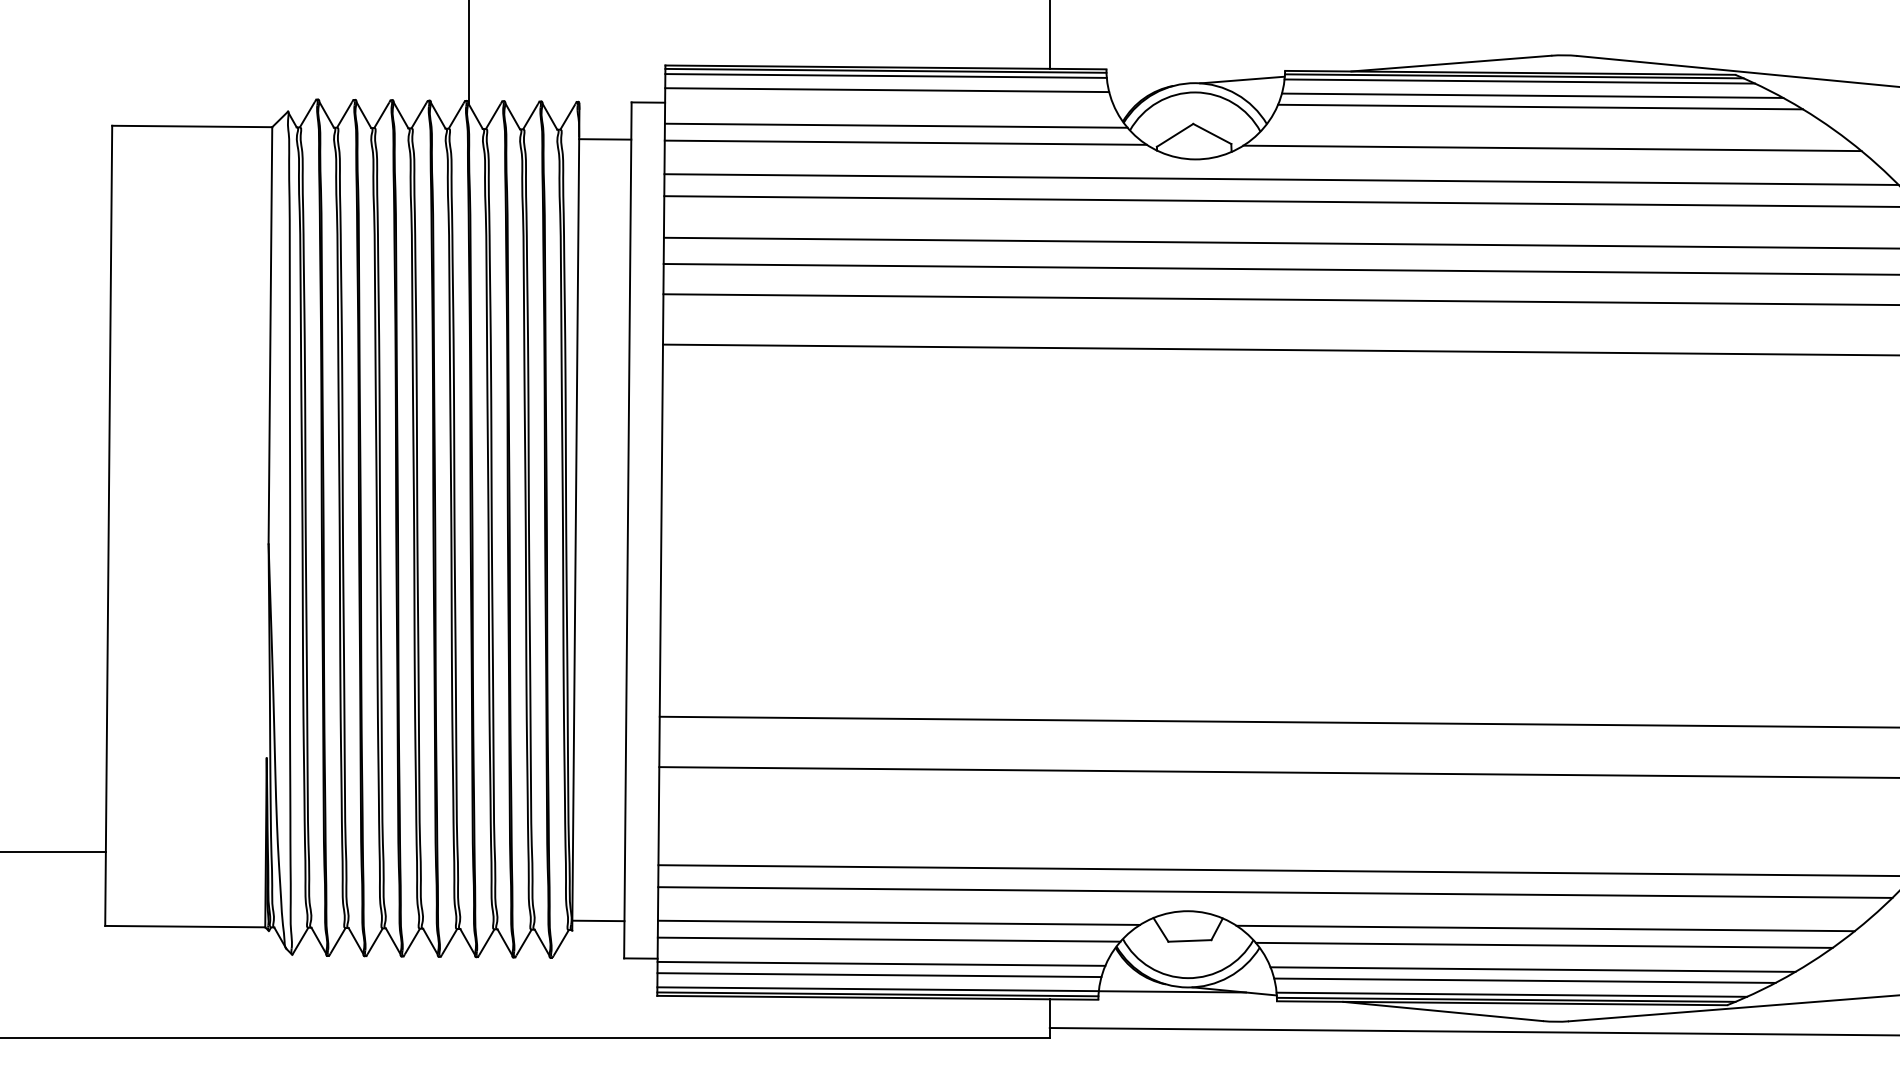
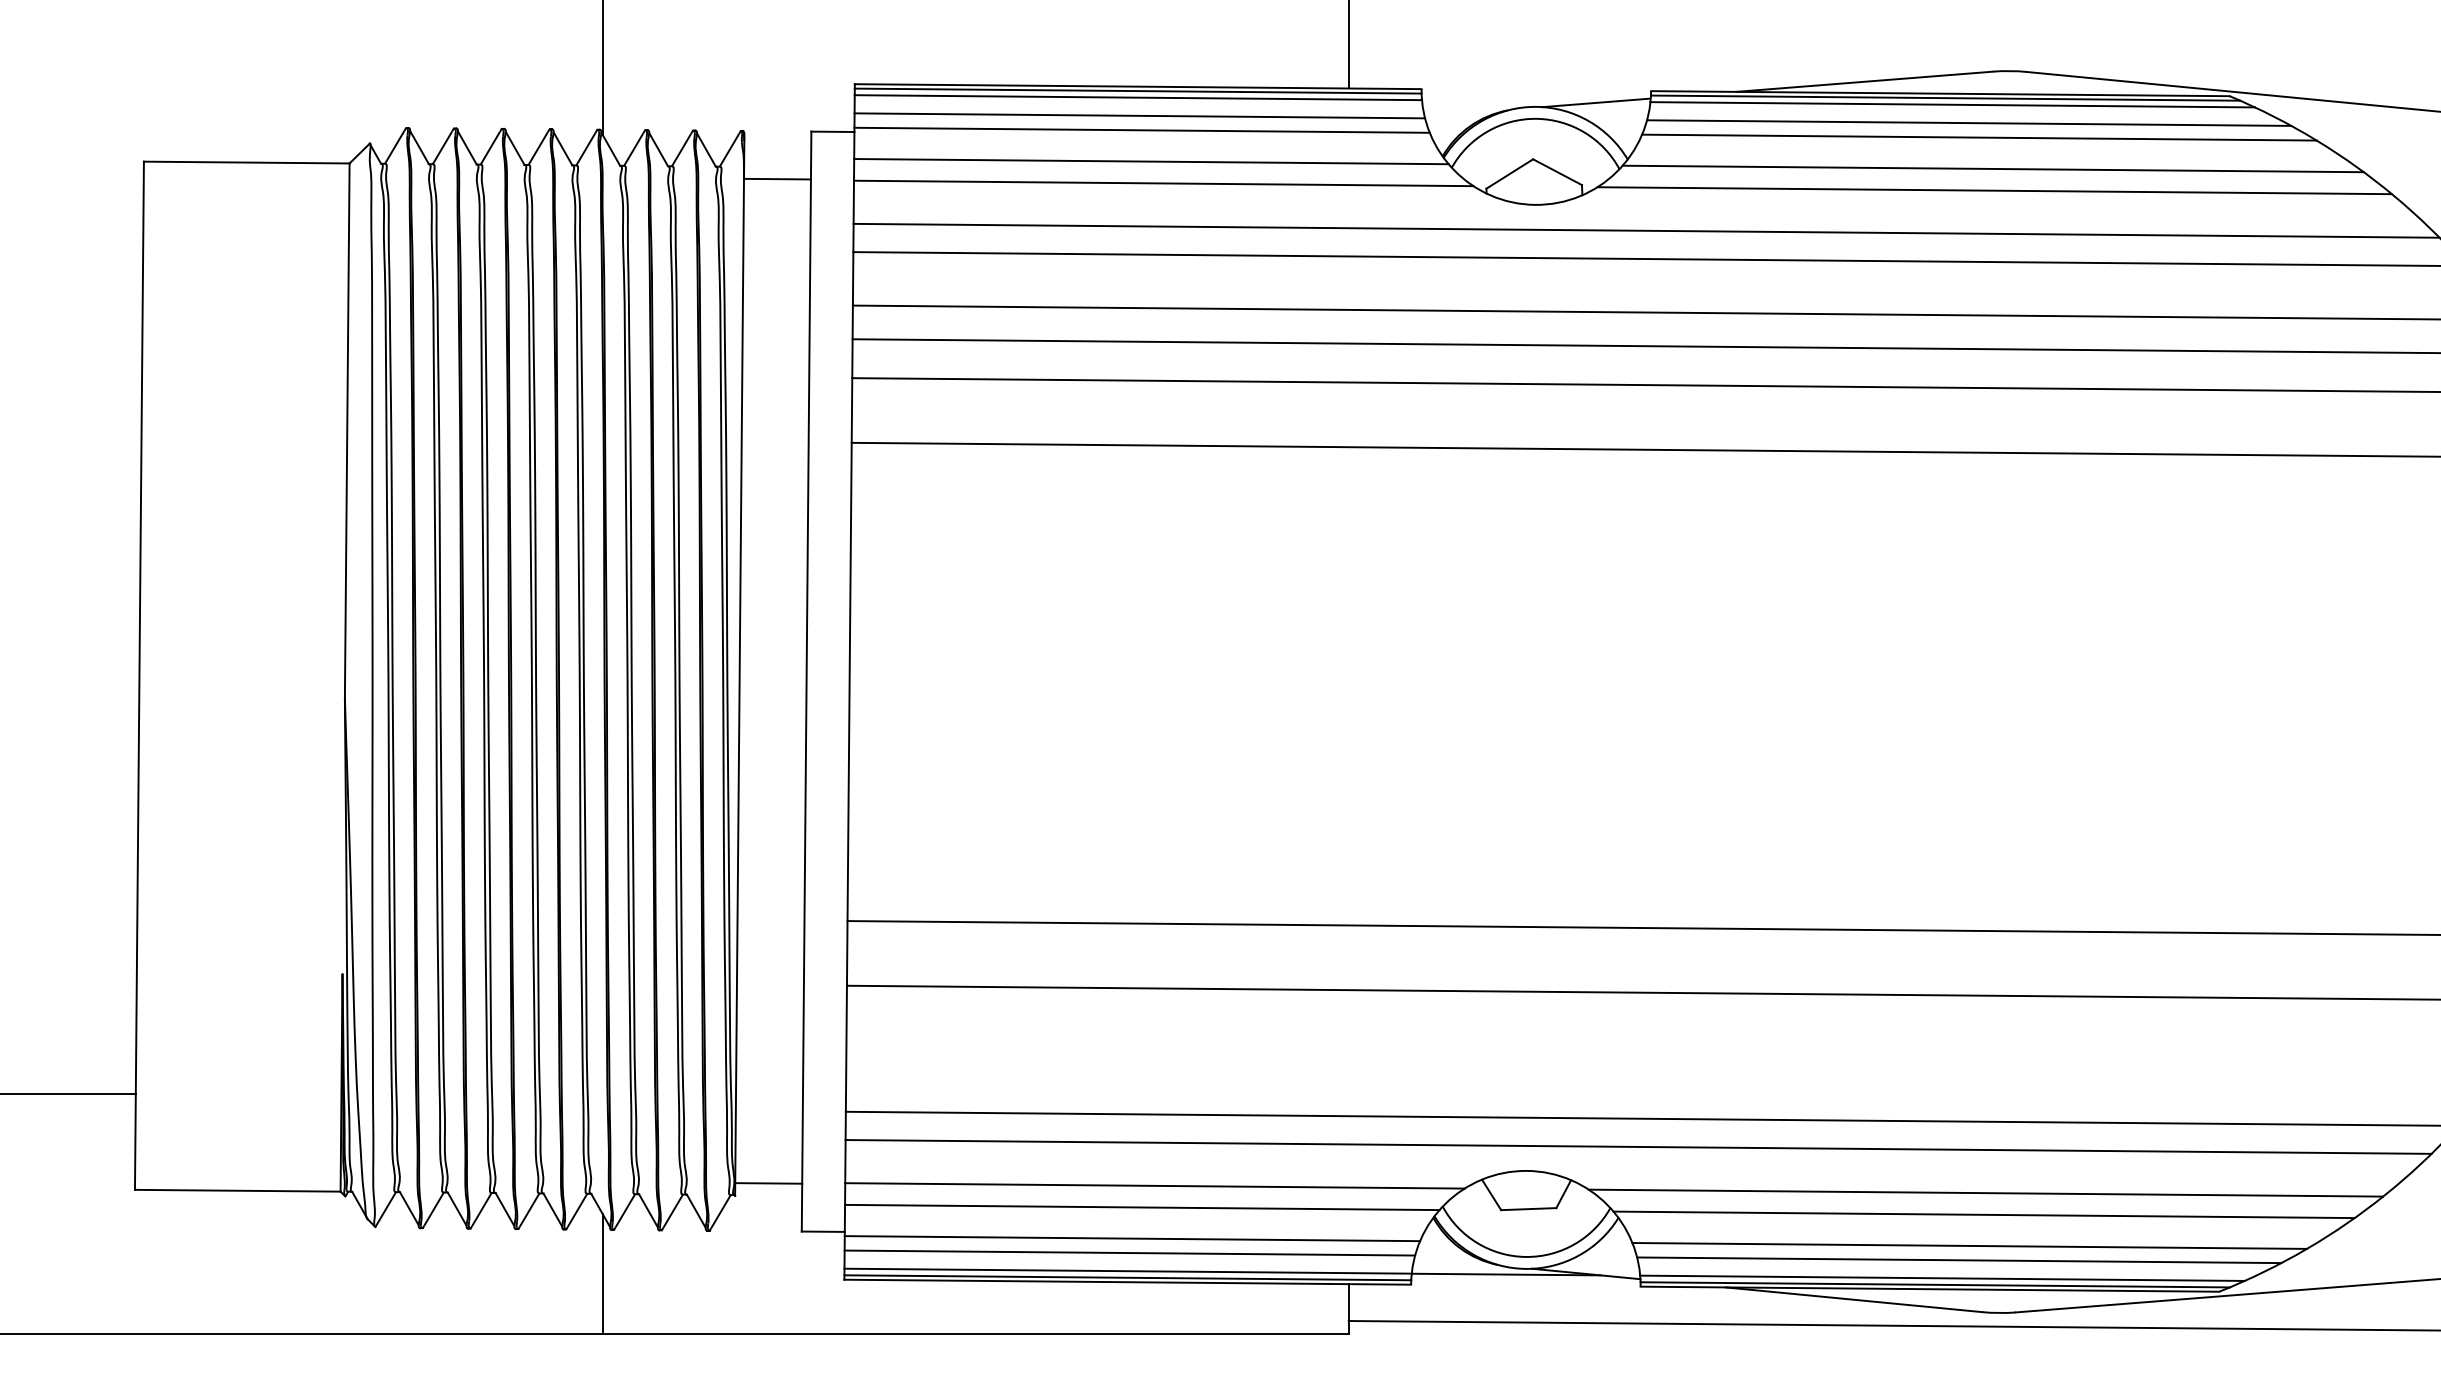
line: (888, 101) -> (1141, 130), added
line: (1550, 131) -> (1992, 169), added
line: (469, 990) -> (603, 1272), added

